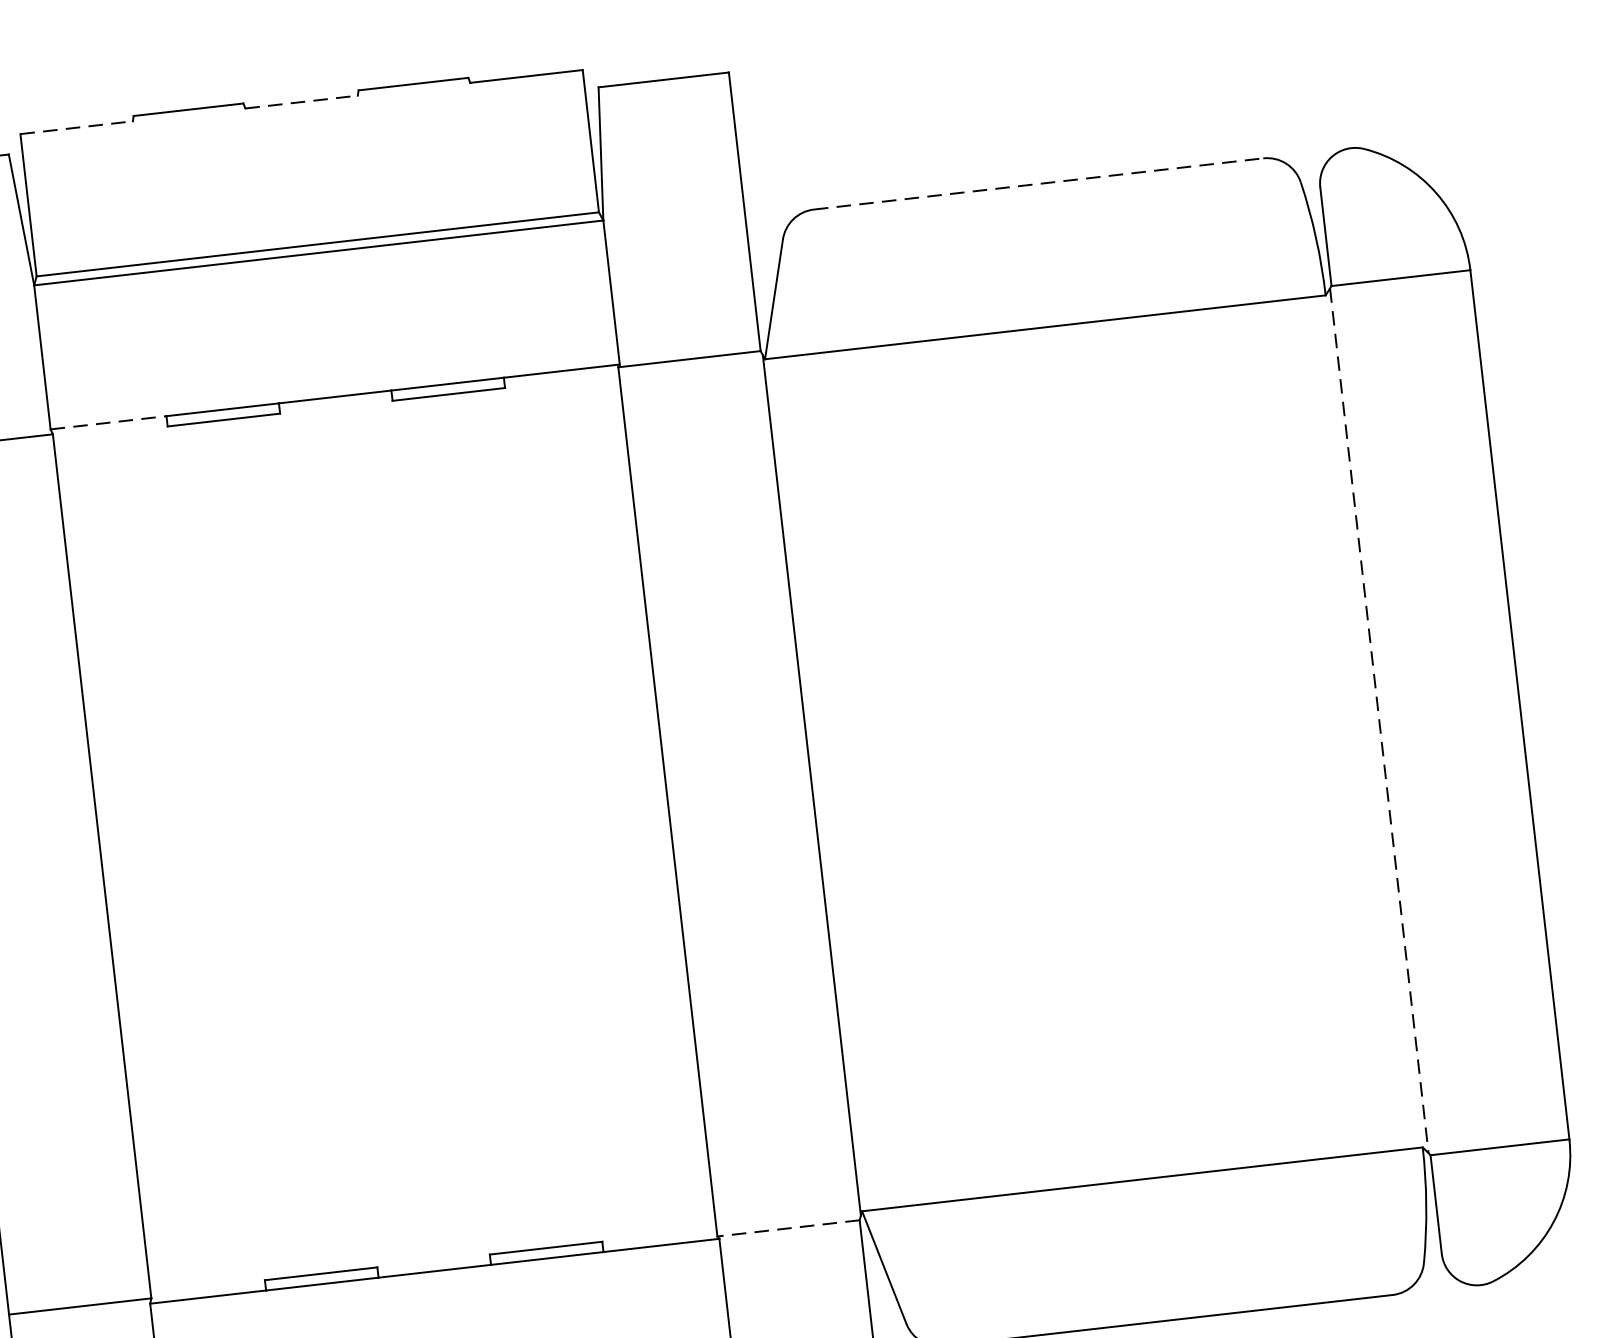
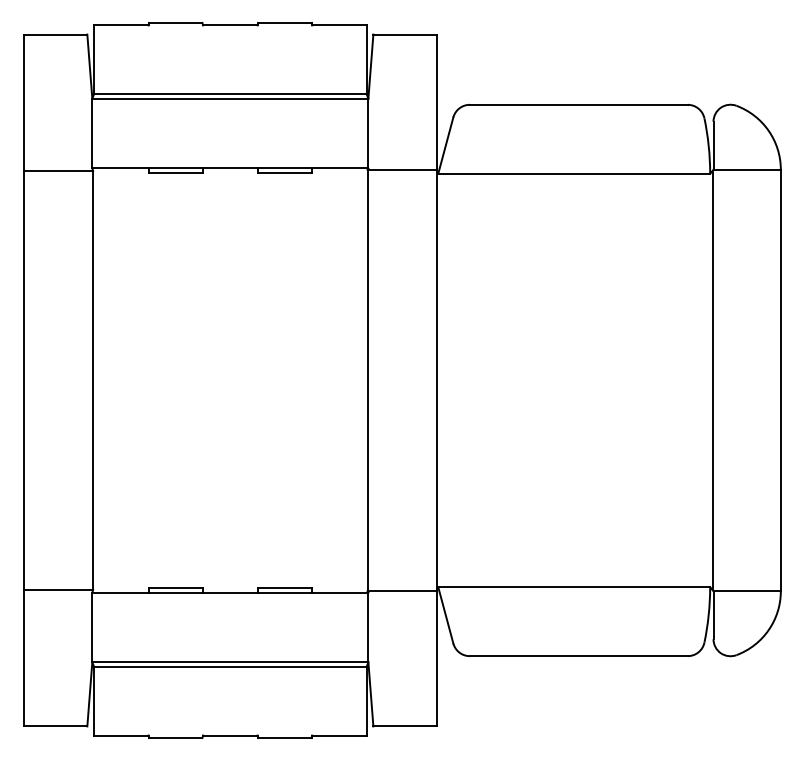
line: (301, 102) -> (230, 25), dashed -> solid
line: (77, 127) -> (121, 25), dashed -> solid
line: (1037, 183) -> (578, 104), dashed -> solid
line: (108, 422) -> (120, 168), dashed -> solid
line: (1378, 720) -> (712, 380), dashed -> solid
line: (789, 1228) -> (402, 591), dashed -> solid

